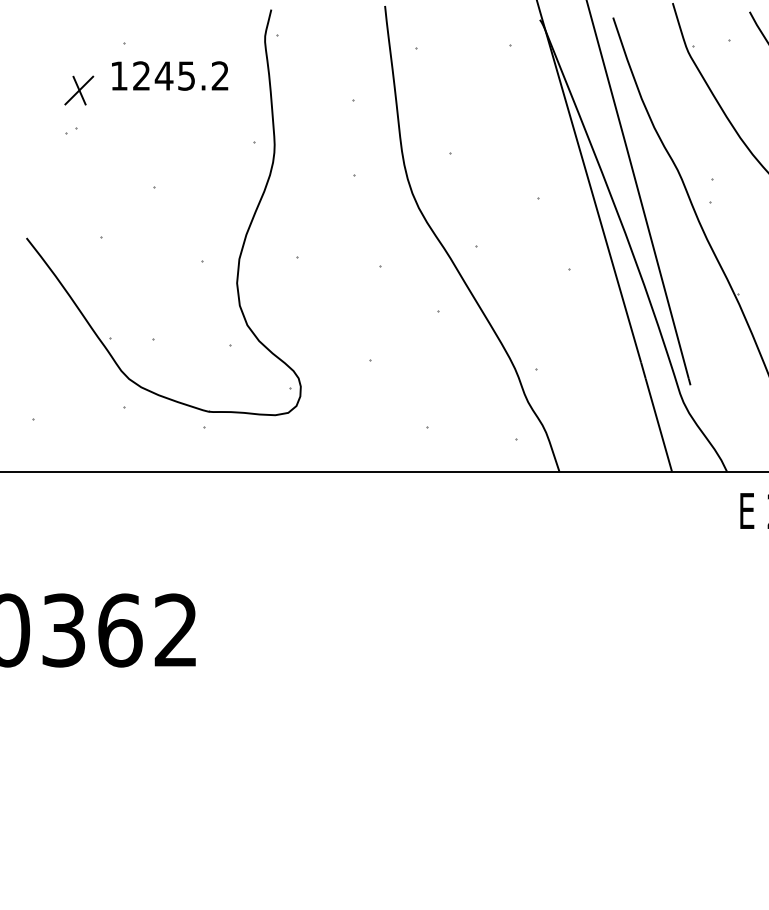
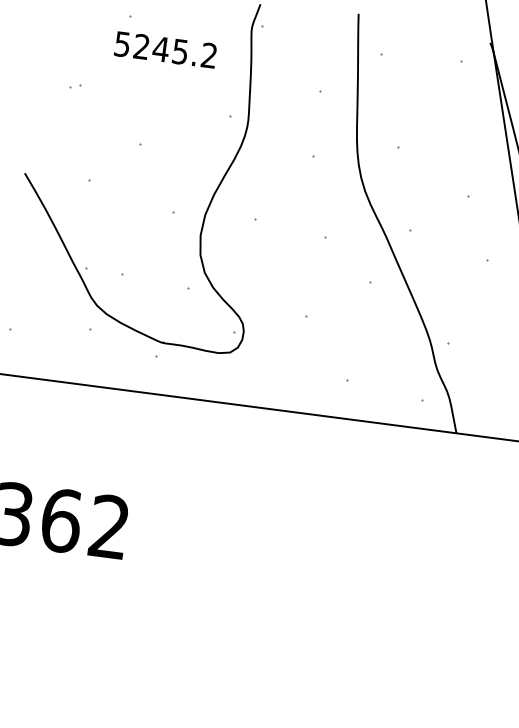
text: (118, 75) -> (121, 43), 1245.2 -> 5245.2
part: (79, 90) -> (86, 52), removed

